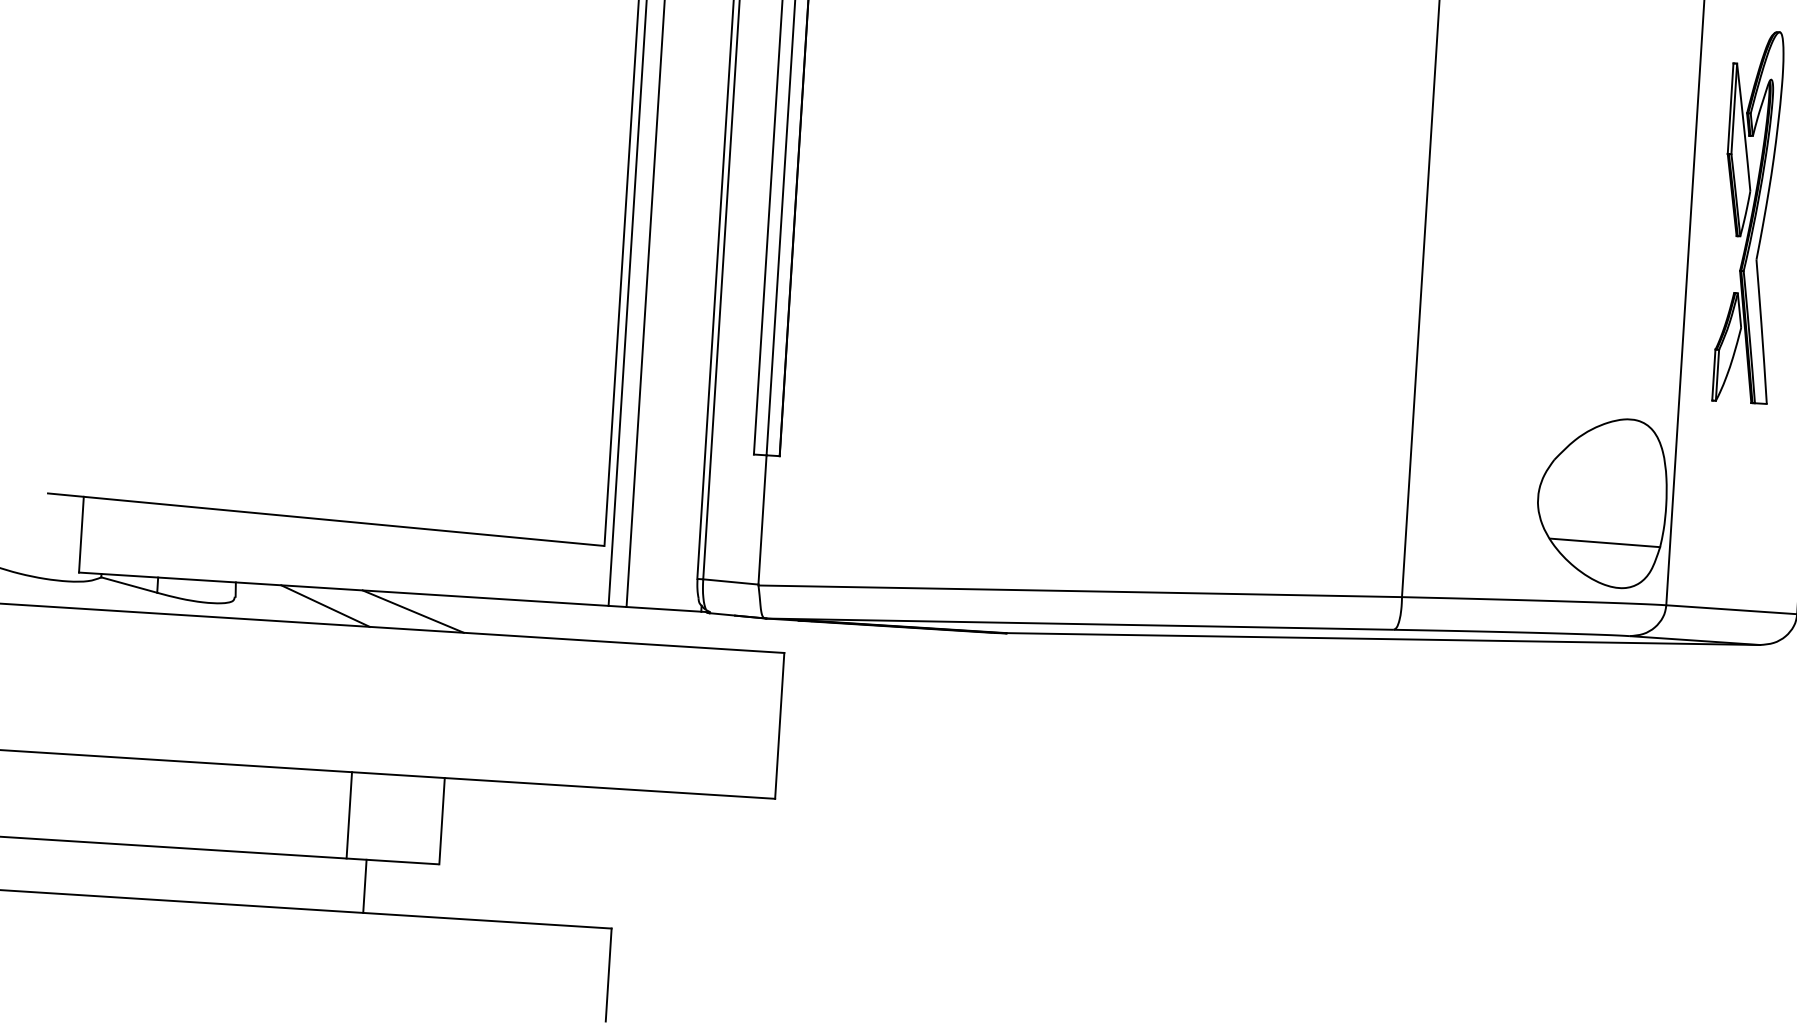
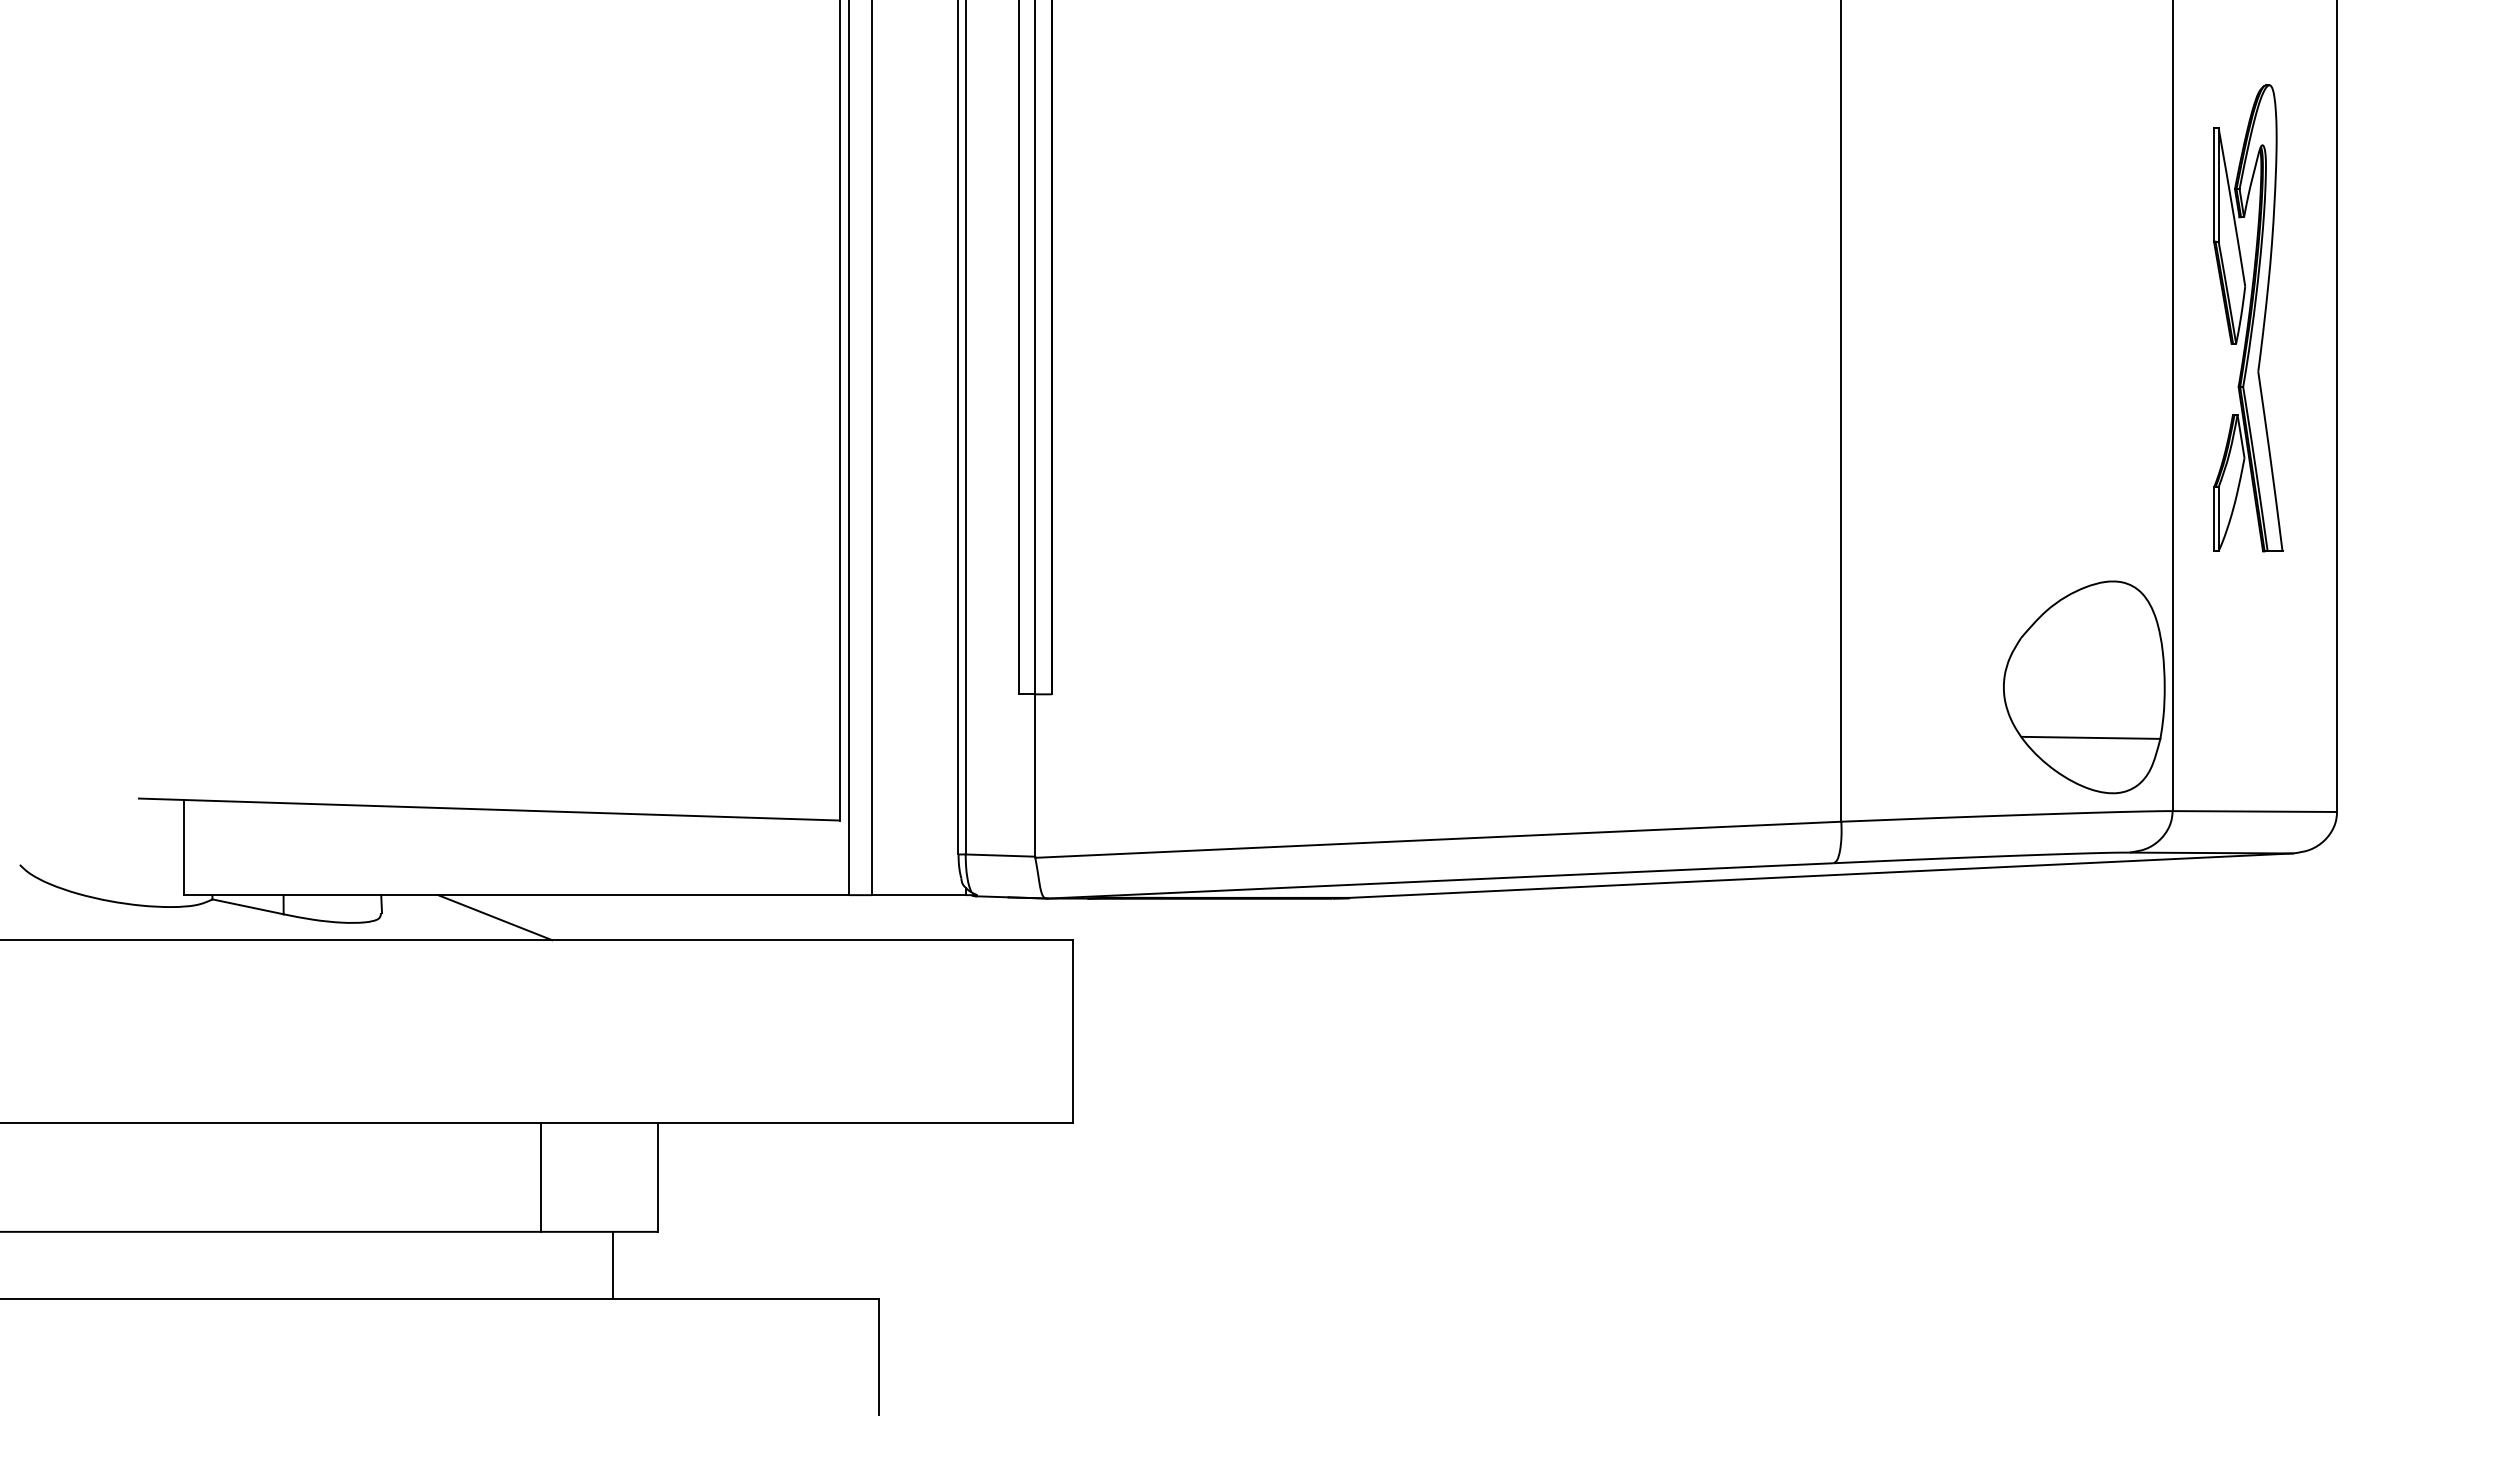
line: (413, 611) -> (605, 917), removed
line: (364, 885) -> (612, 1264), moved

